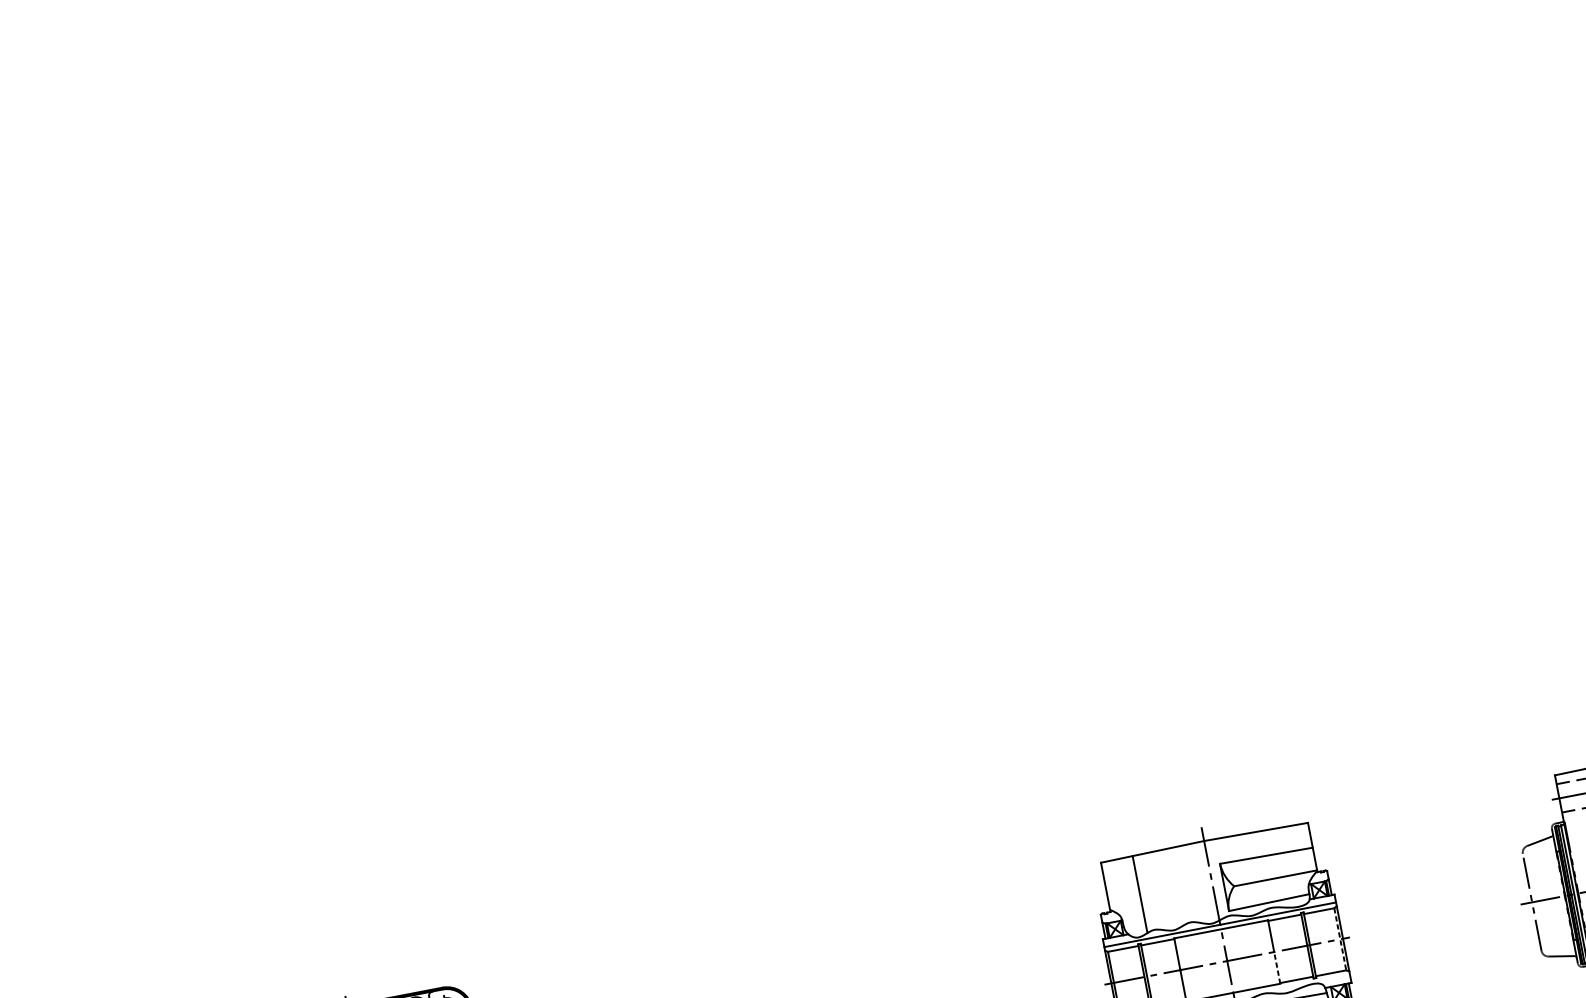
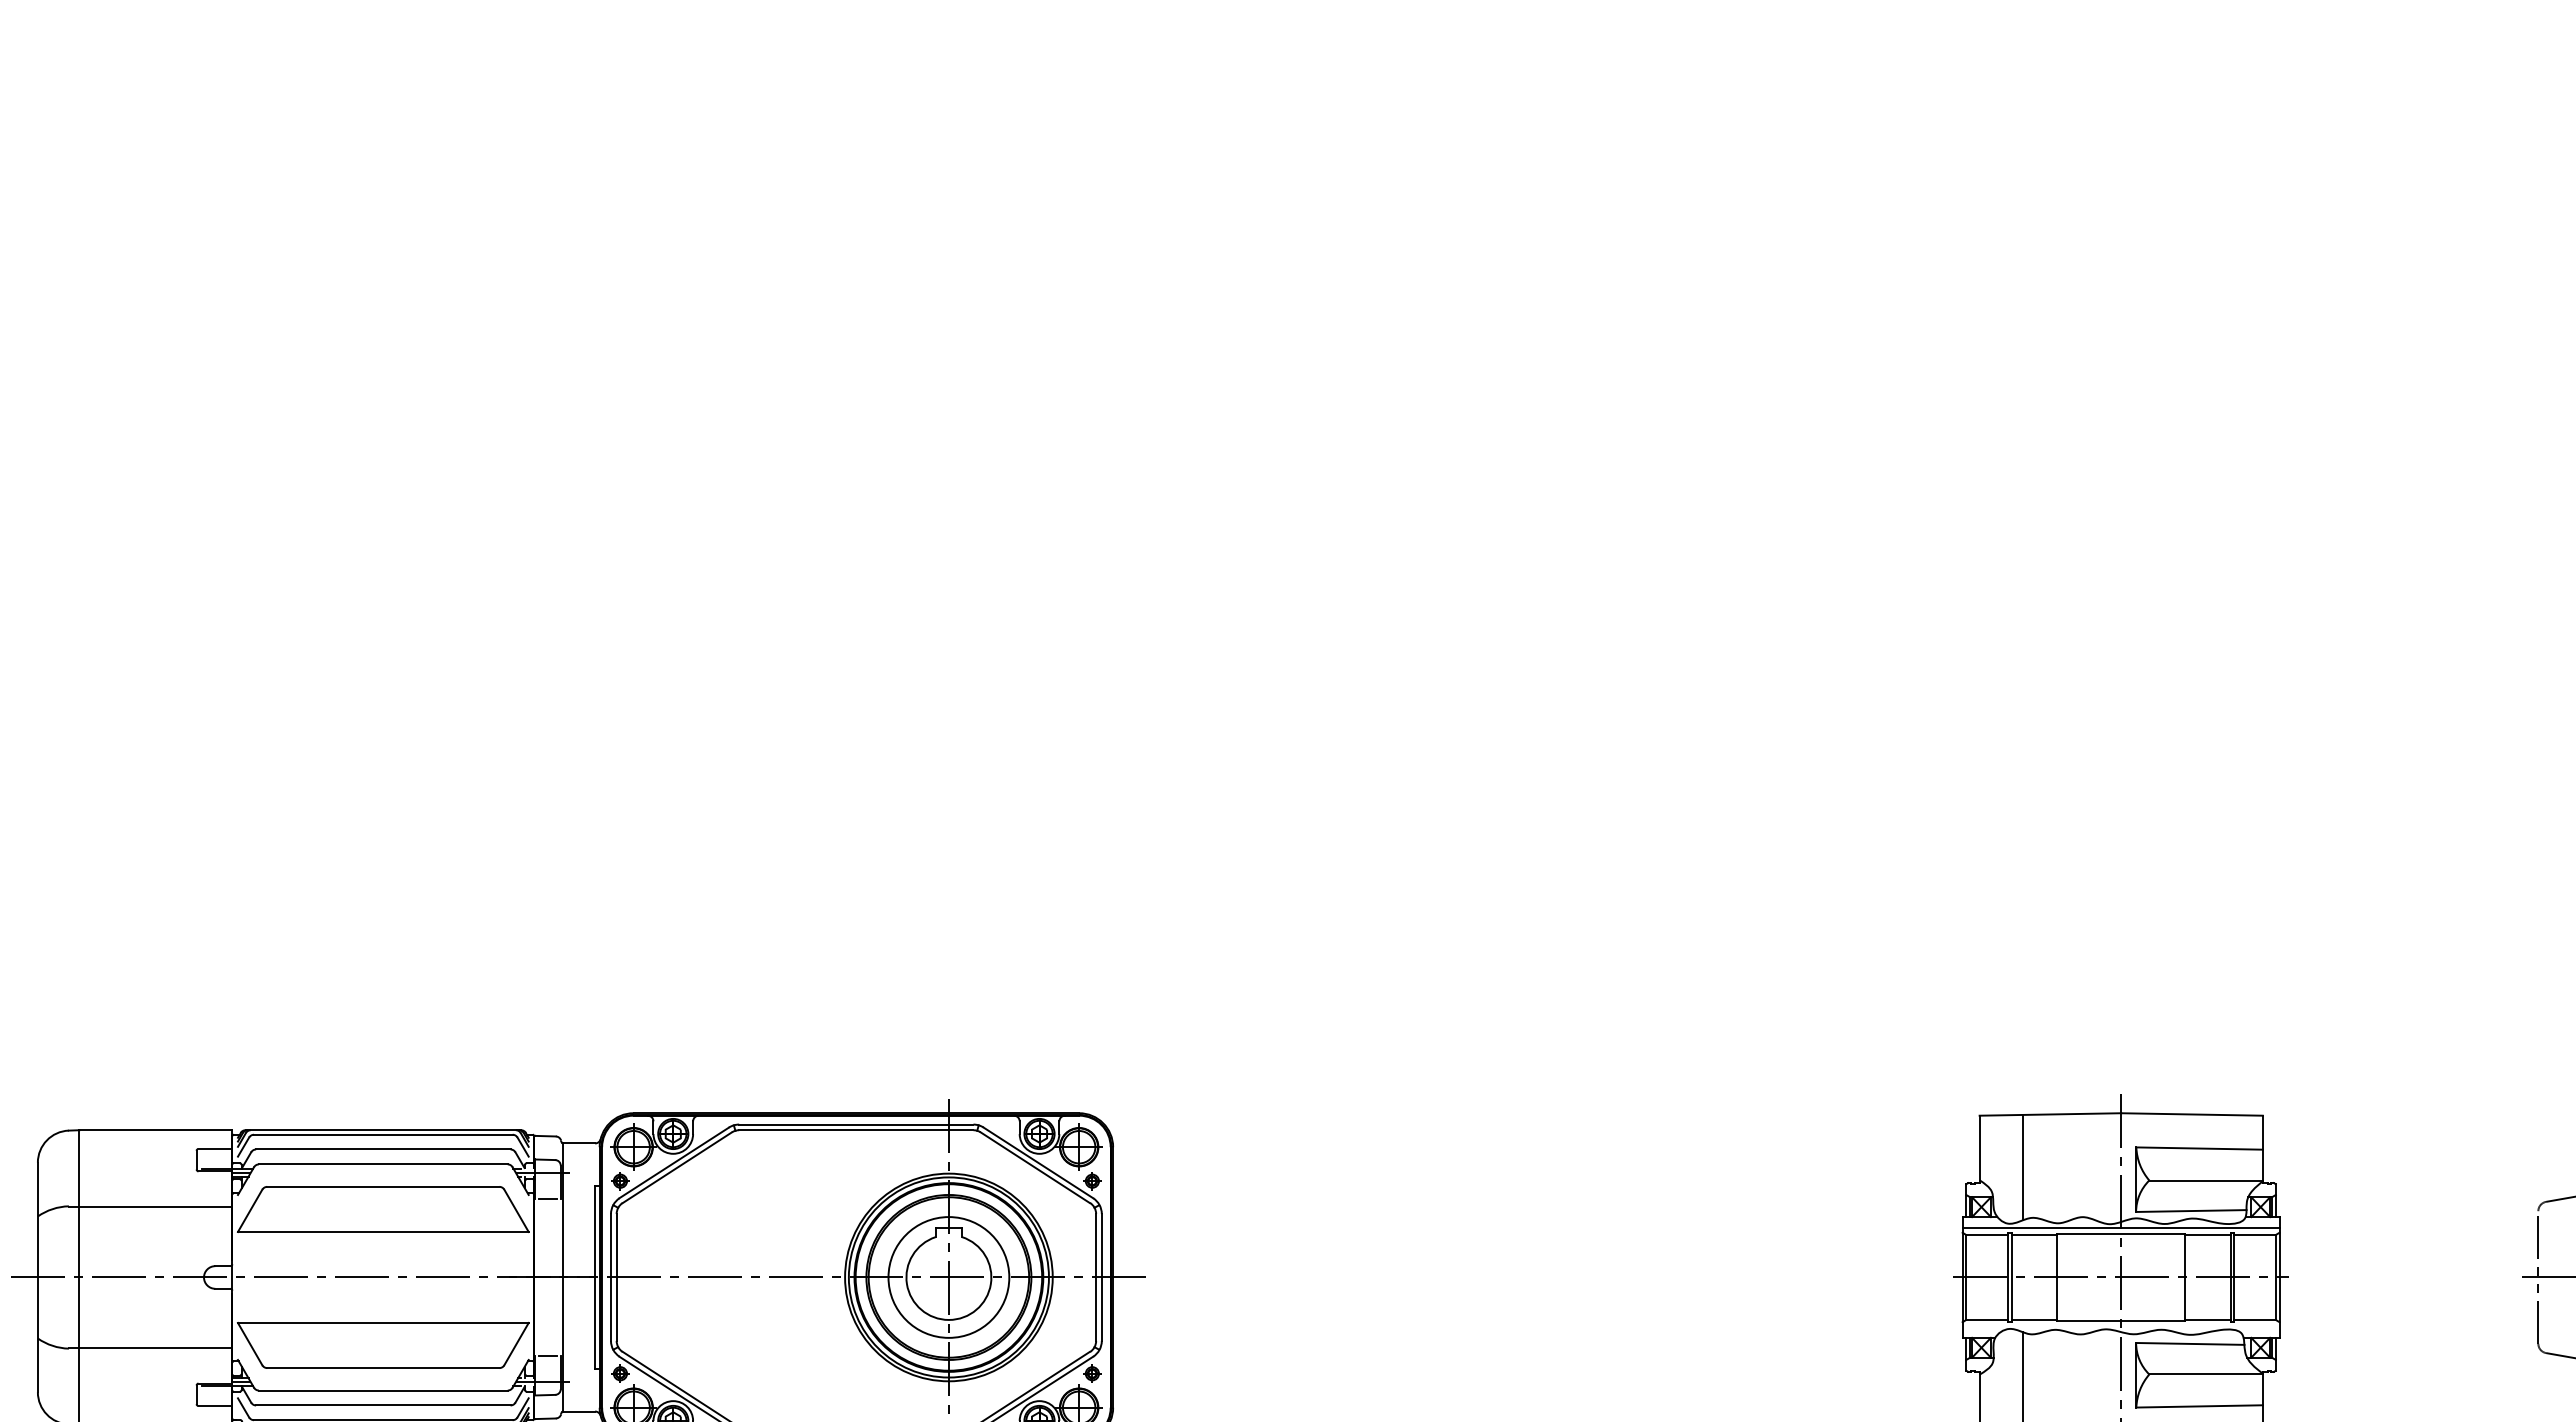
line: (1340, 939) -> (2275, 1277), dashed -> solid
line: (1277, 968) -> (2185, 1299), dashed -> solid

